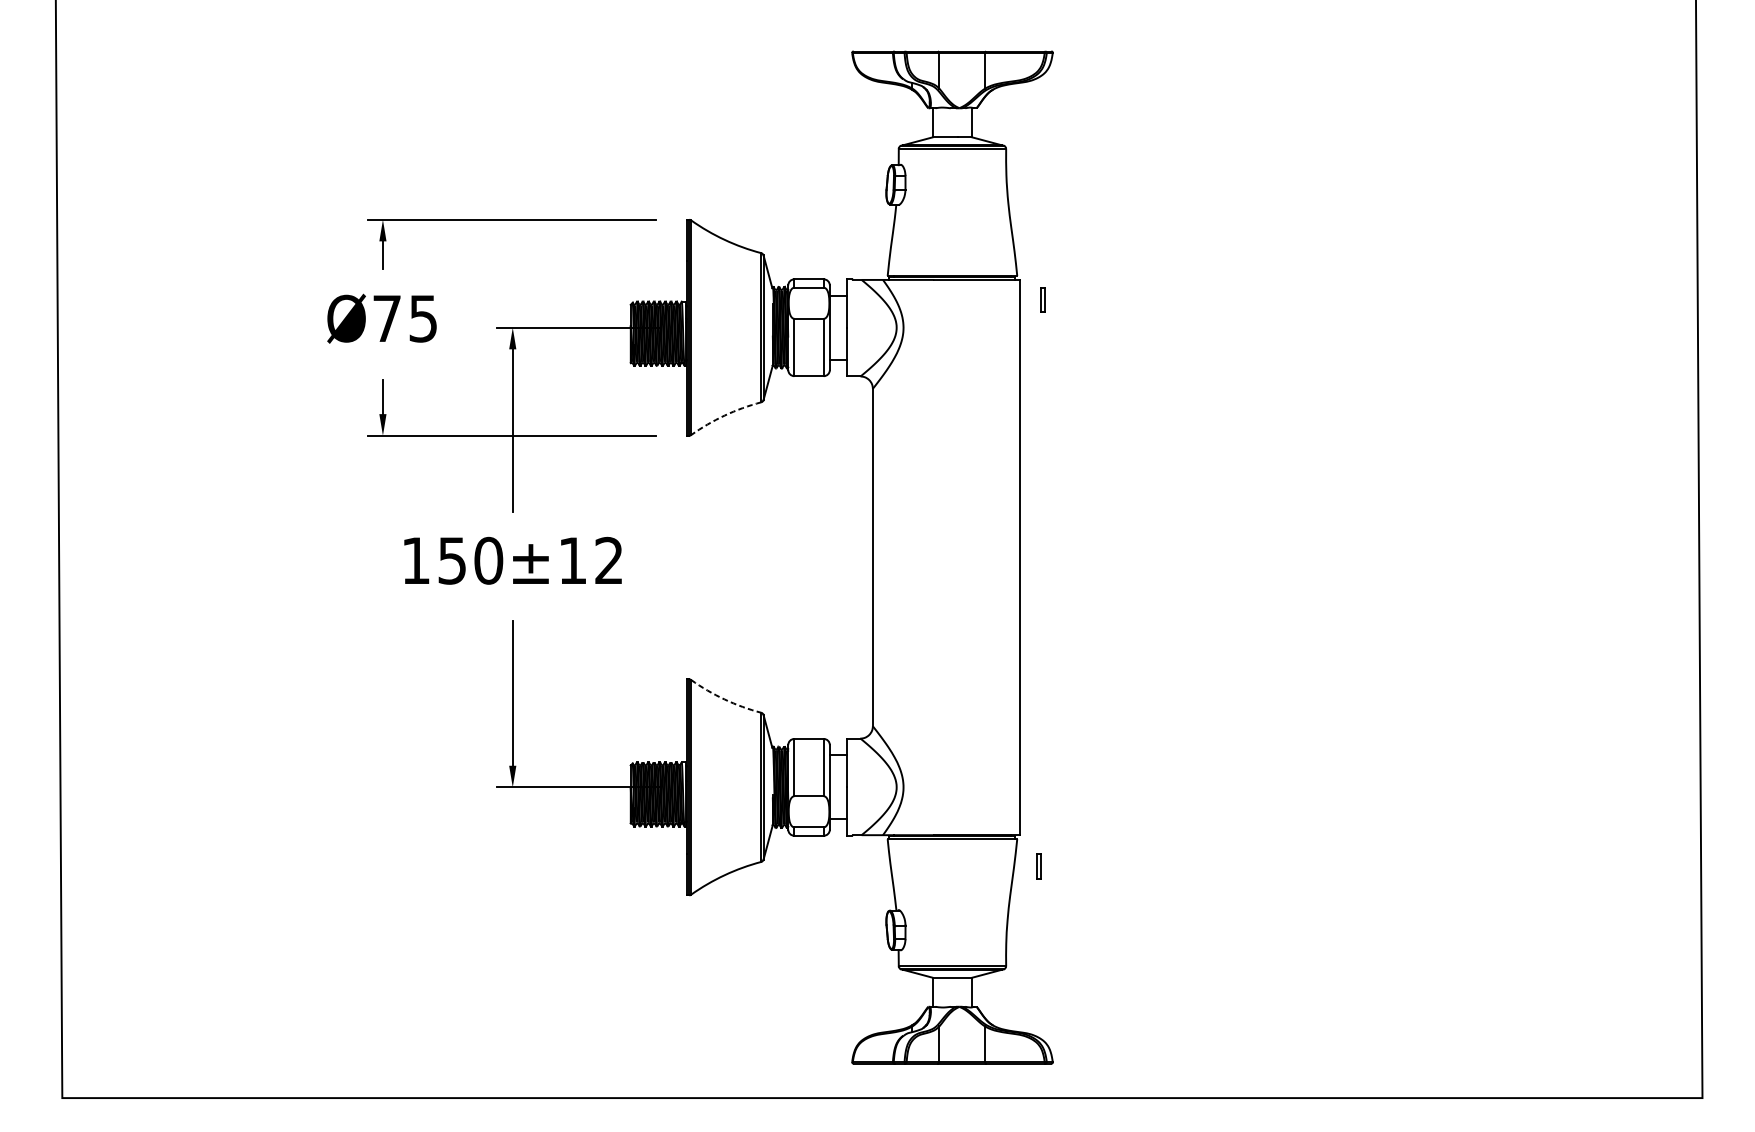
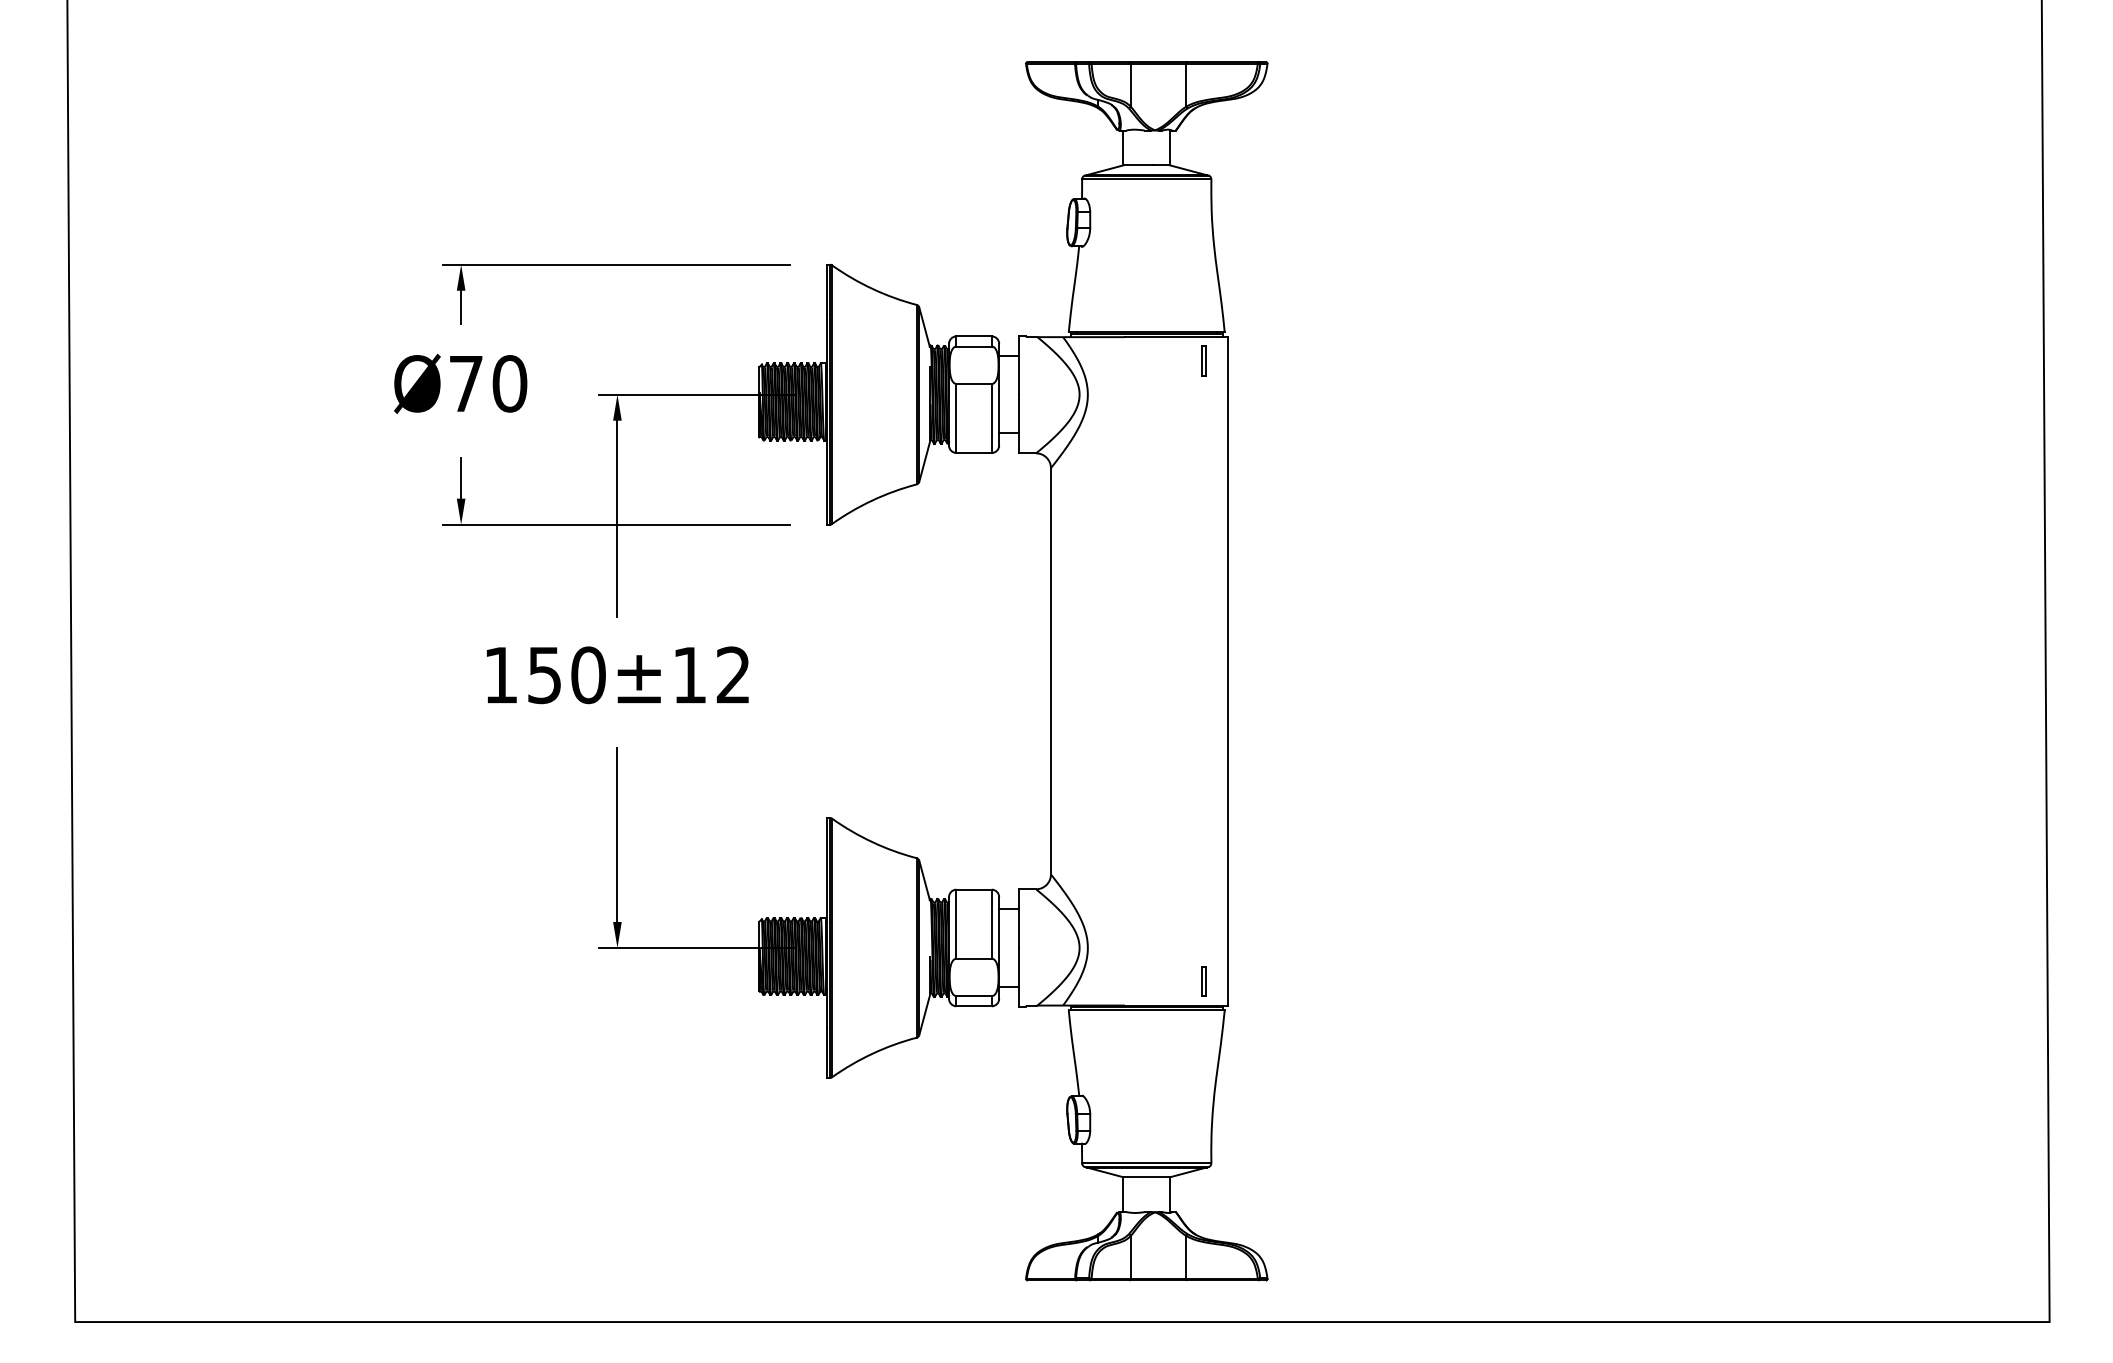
part: (1042, 299) -> (1203, 360), moved
text: (423, 318) -> (509, 383), Ø75 -> Ø70
arc: (724, 415) -> (872, 500), dashed -> solid
arc: (724, 699) -> (872, 842), dashed -> solid
part: (1038, 866) -> (1203, 981), moved

